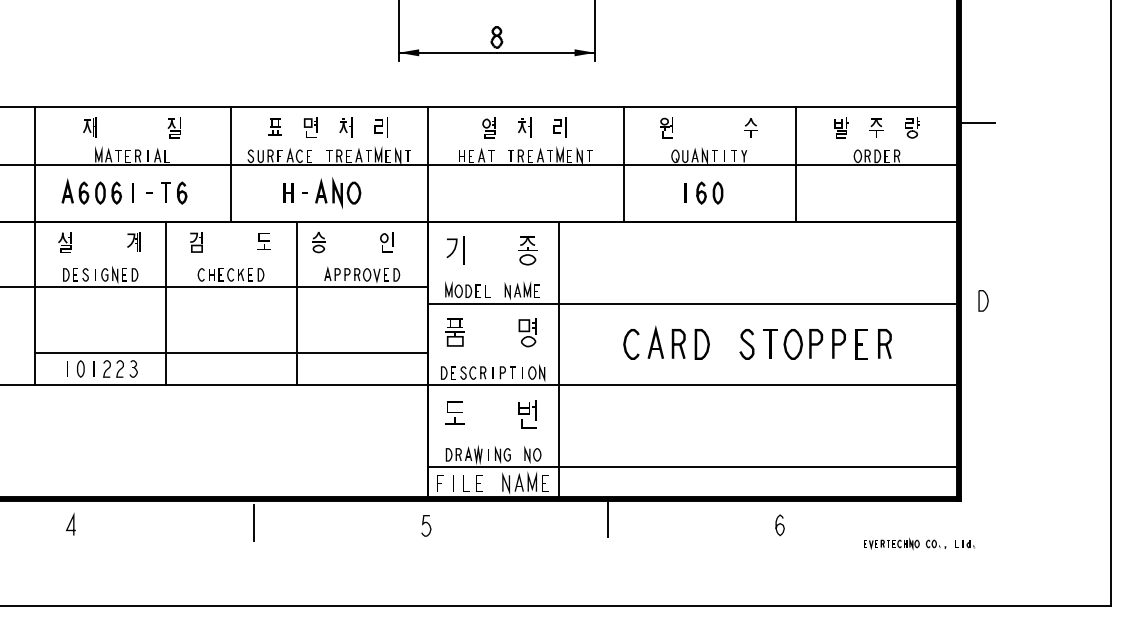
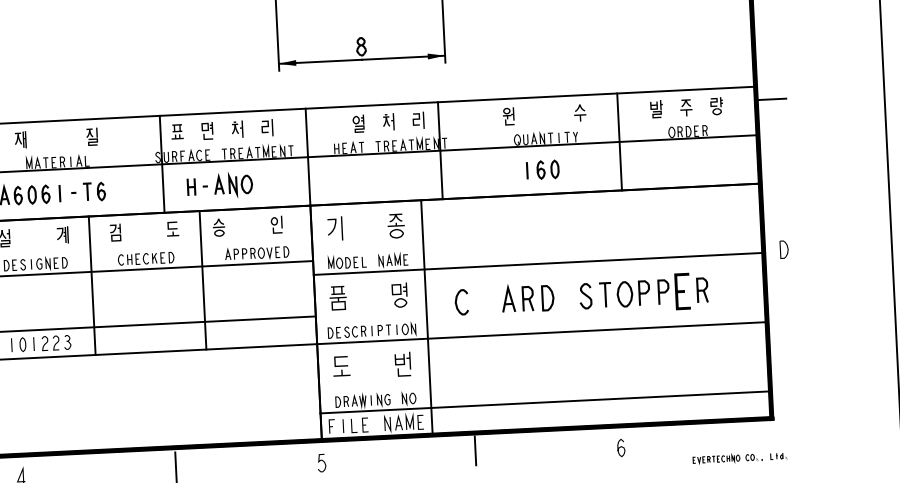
line: (231, 164) -> (162, 164), moved
line: (623, 164) -> (439, 150), moved
curve: (626, 341) -> (457, 300), moved
part: (861, 344) -> (682, 291), size x1.4

